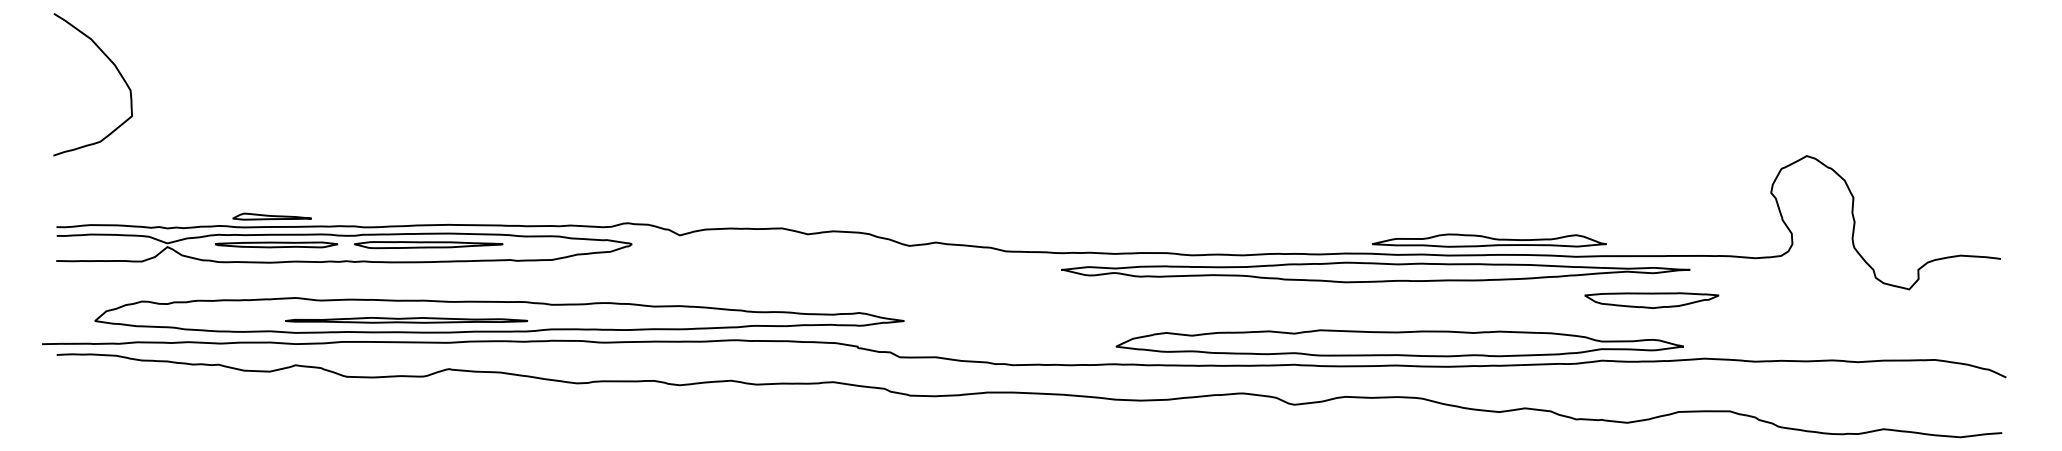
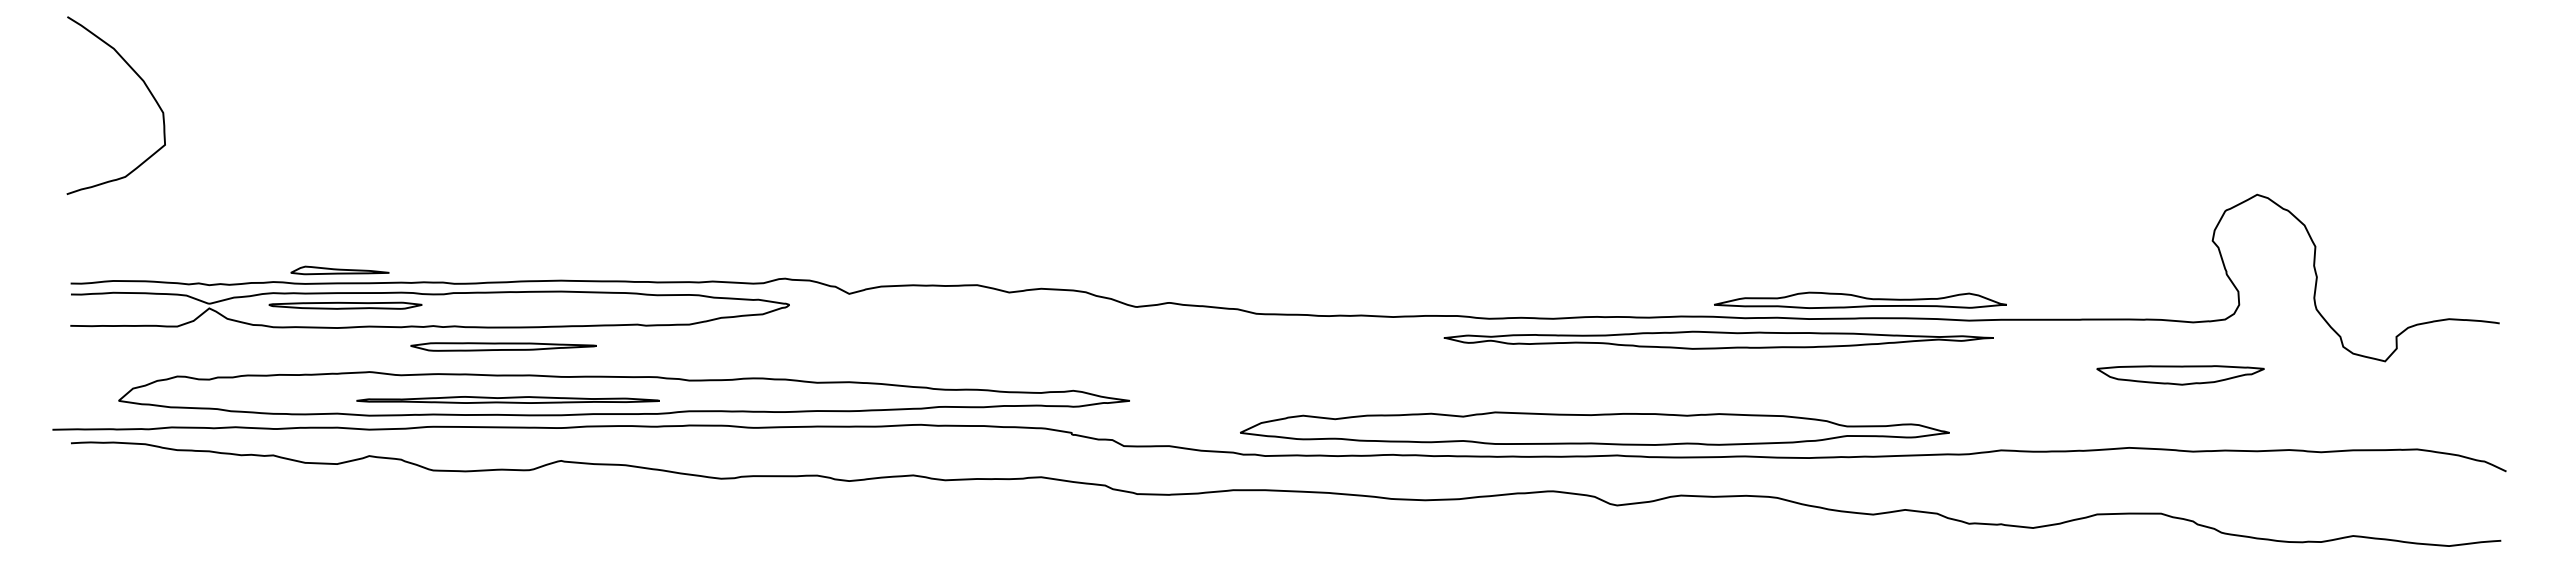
part: (428, 244) -> (503, 346), moved
part: (1375, 272) -> (1718, 340), size x0.7
part: (1651, 300) -> (2180, 375), moved
part: (1399, 343) -> (1594, 428), moved

